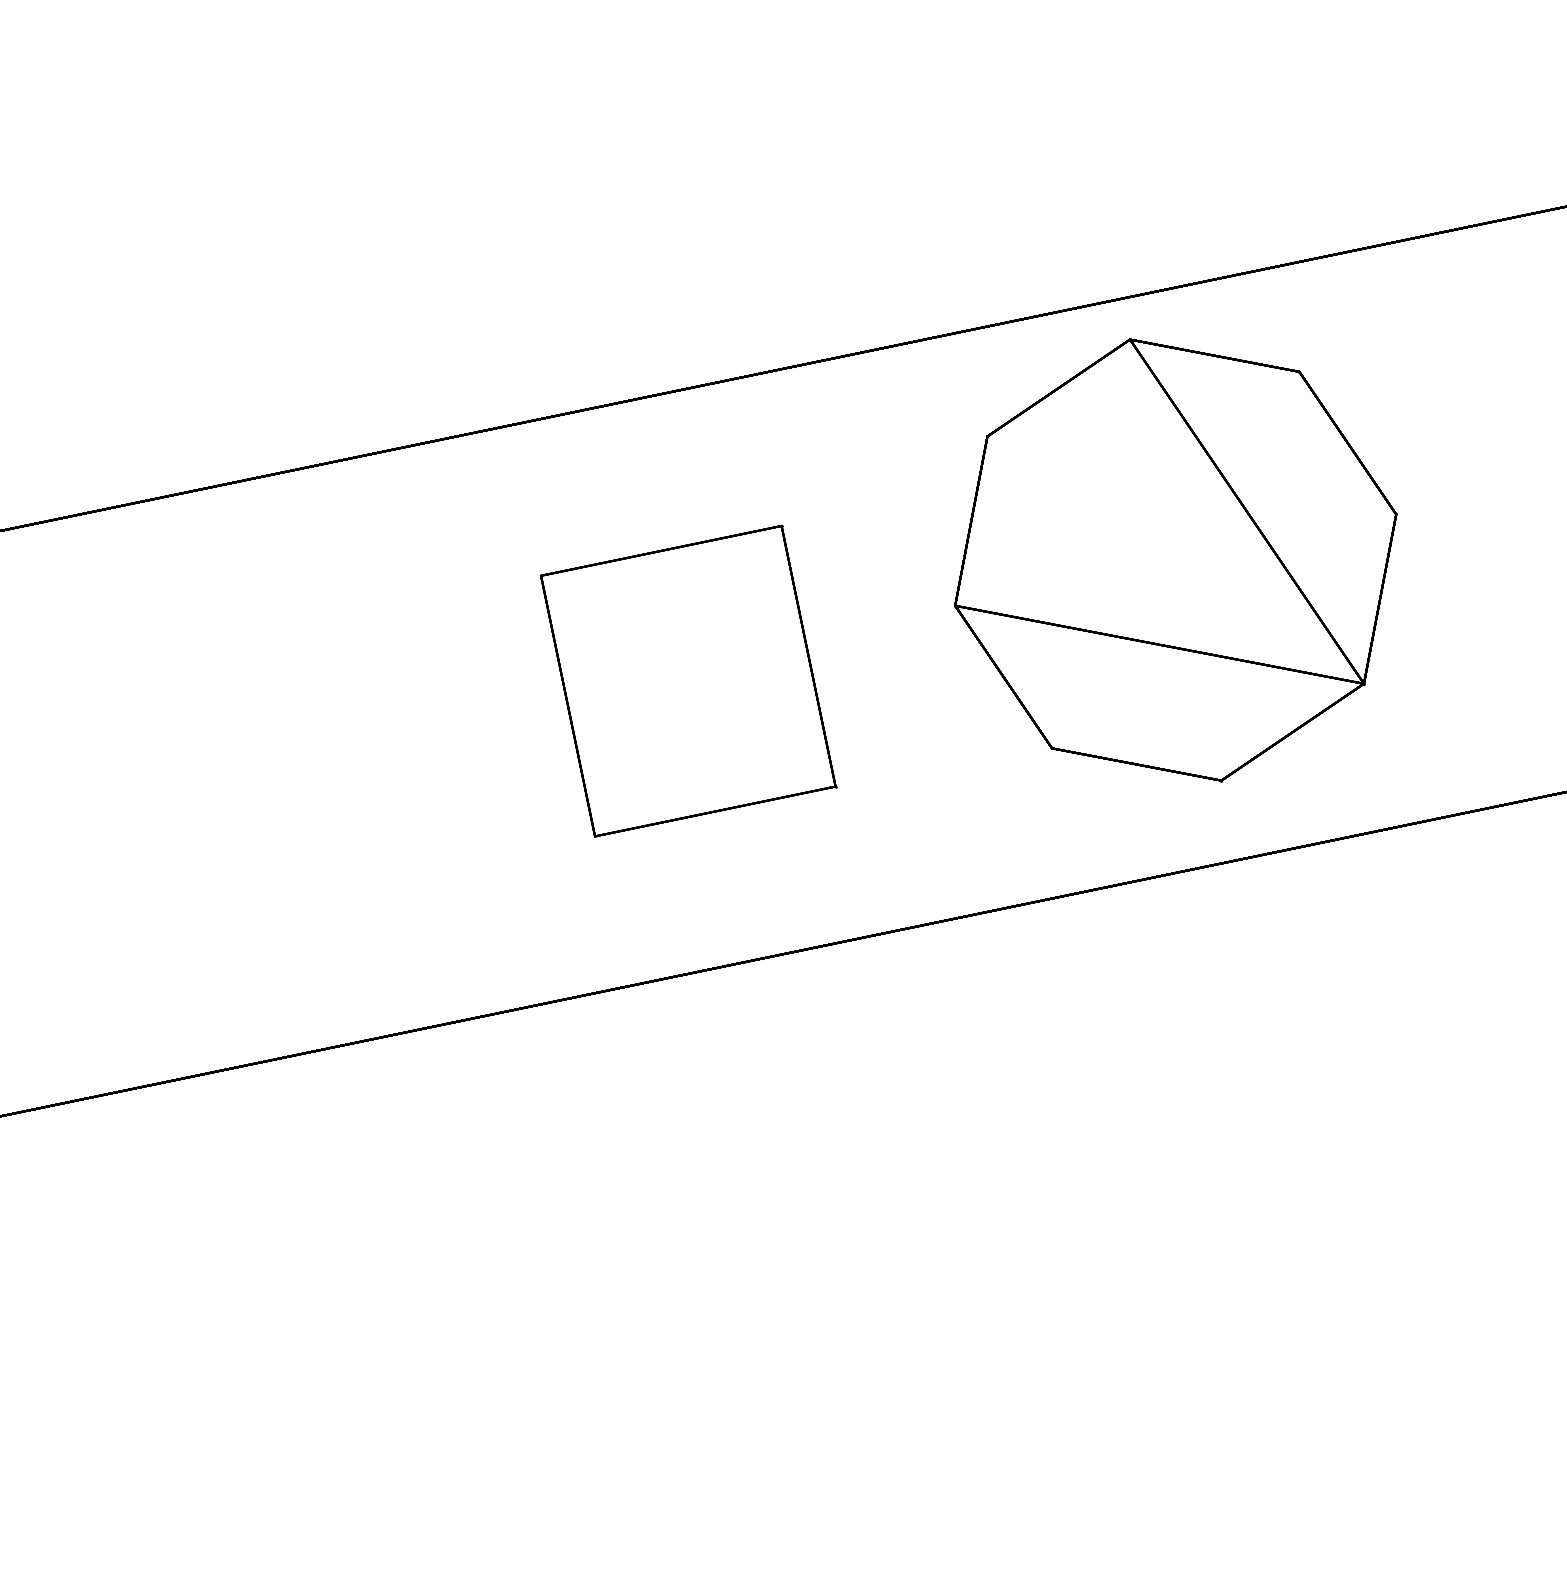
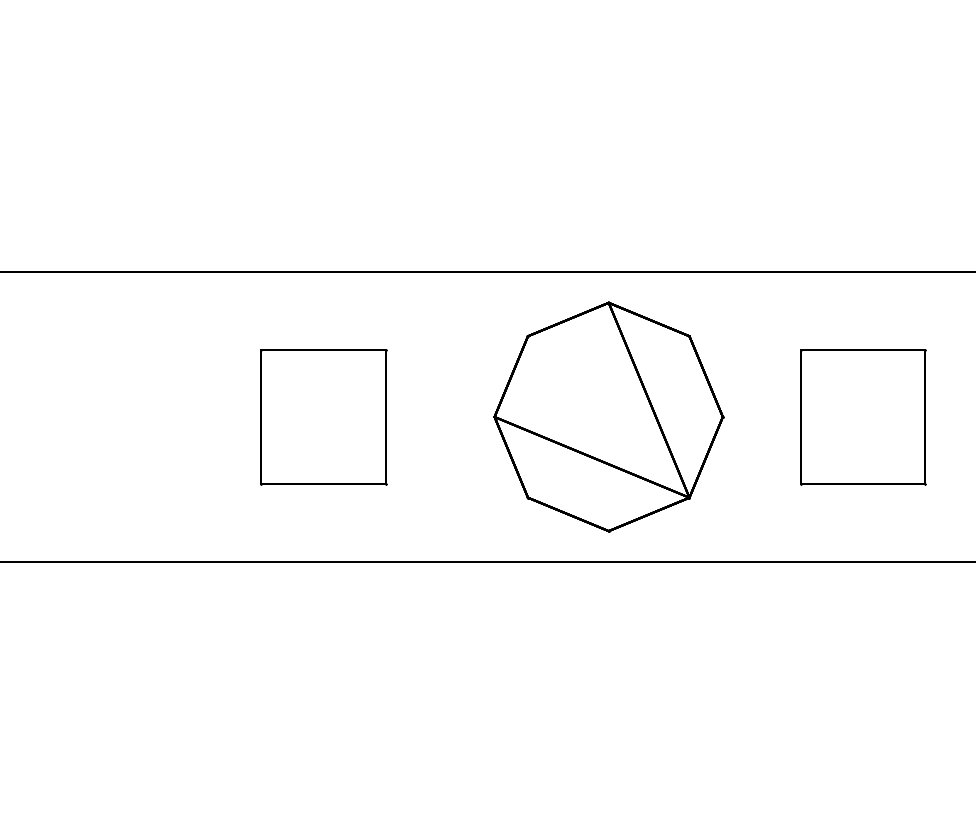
part: (1175, 559) -> (608, 416), moved

